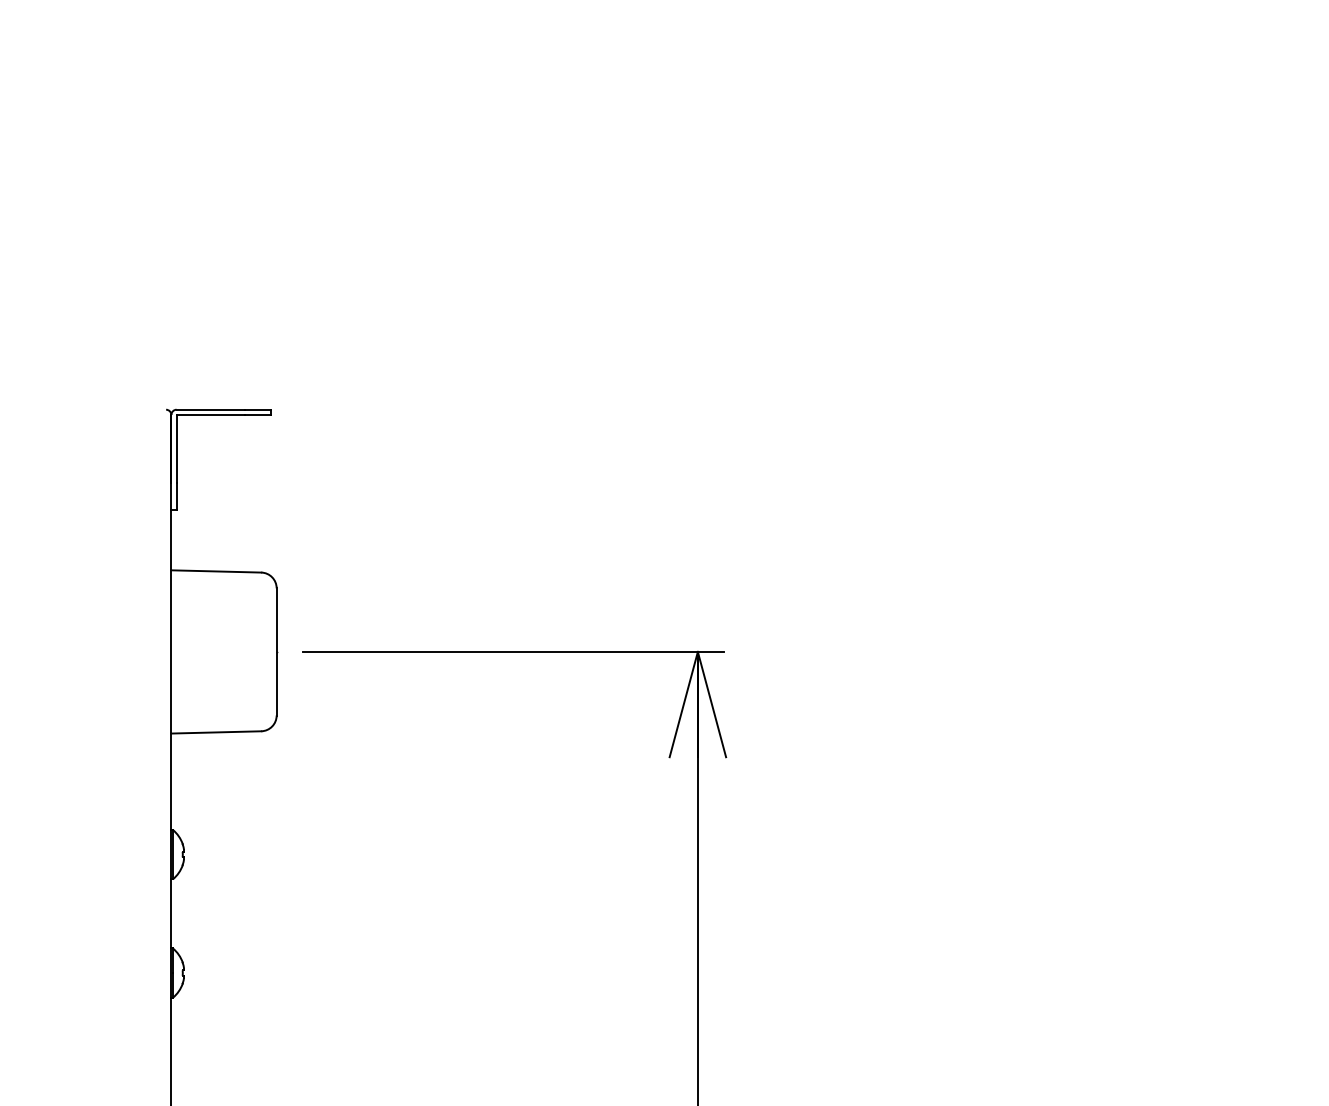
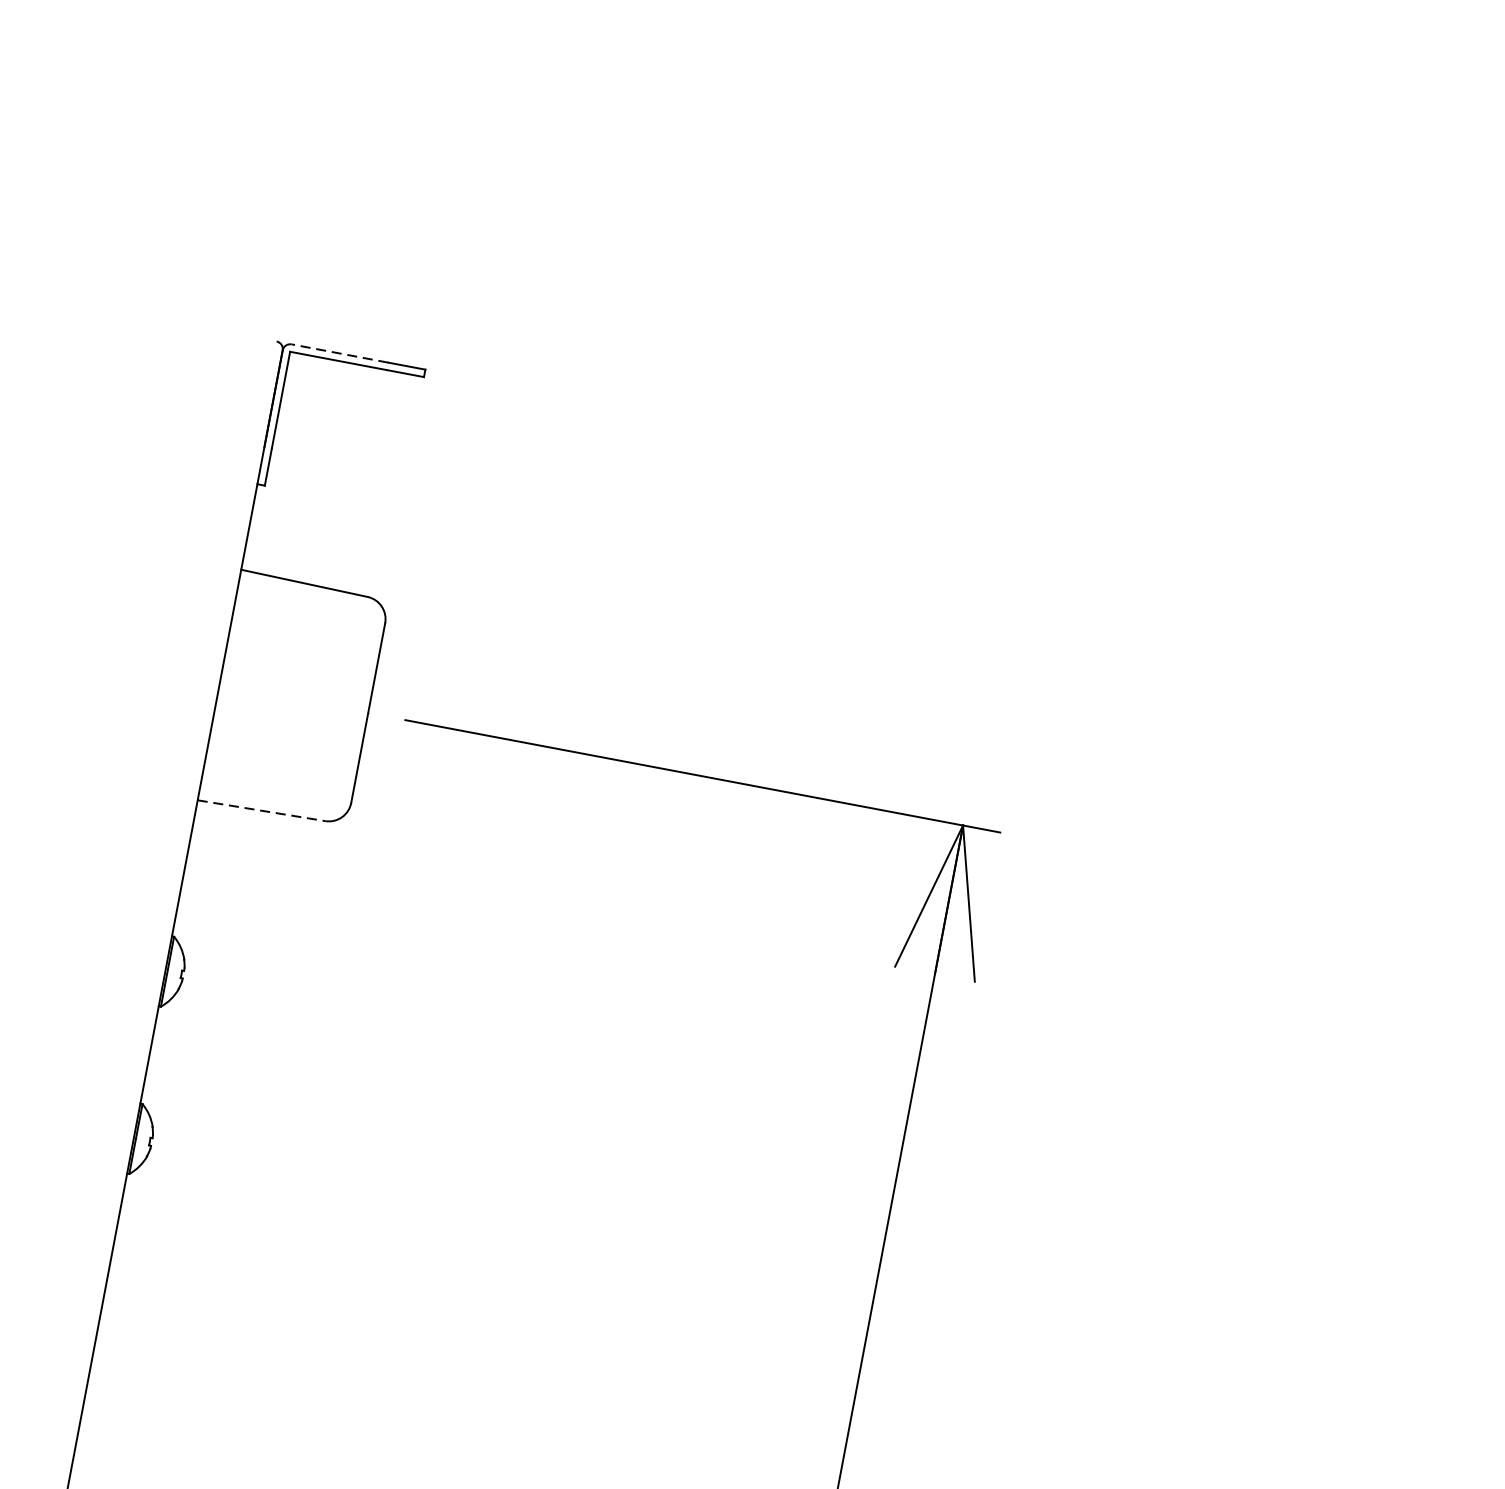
line: (210, 409) -> (339, 353), solid -> dashed
line: (216, 732) -> (261, 810), solid -> dashed

